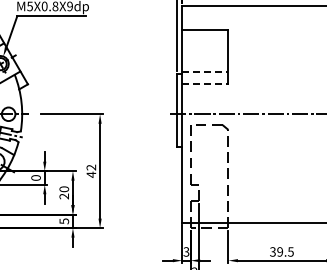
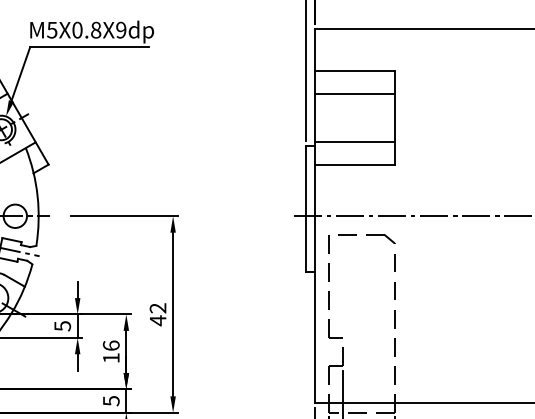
line: (205, 43) -> (355, 94), added
line: (205, 71) -> (355, 142), dashed -> solid
line: (206, 84) -> (356, 164), dashed -> solid
text: (35, 177) -> (61, 325), 0 -> 5
text: (63, 192) -> (109, 351), 20 -> 16

